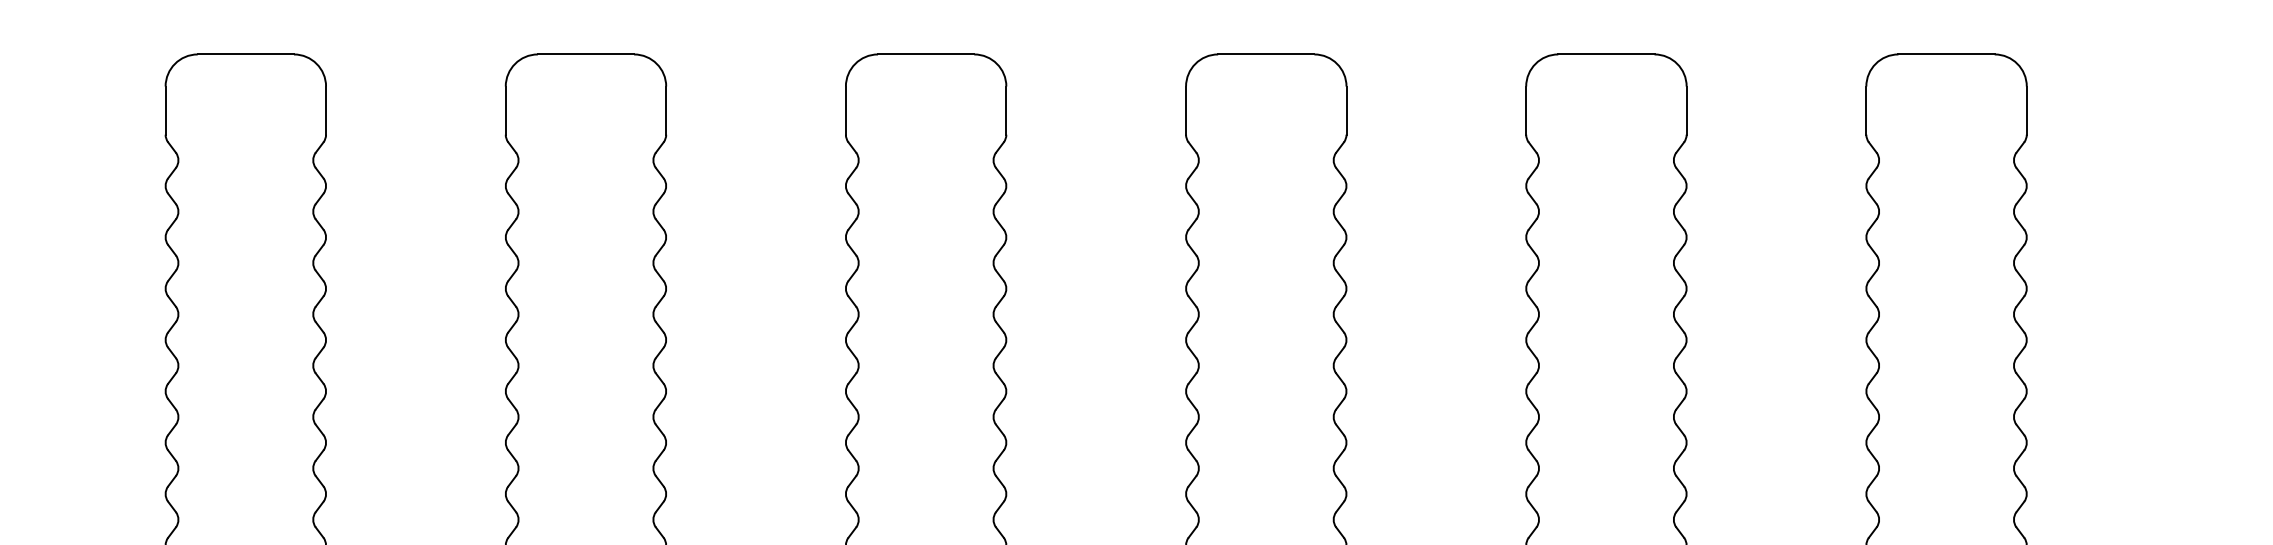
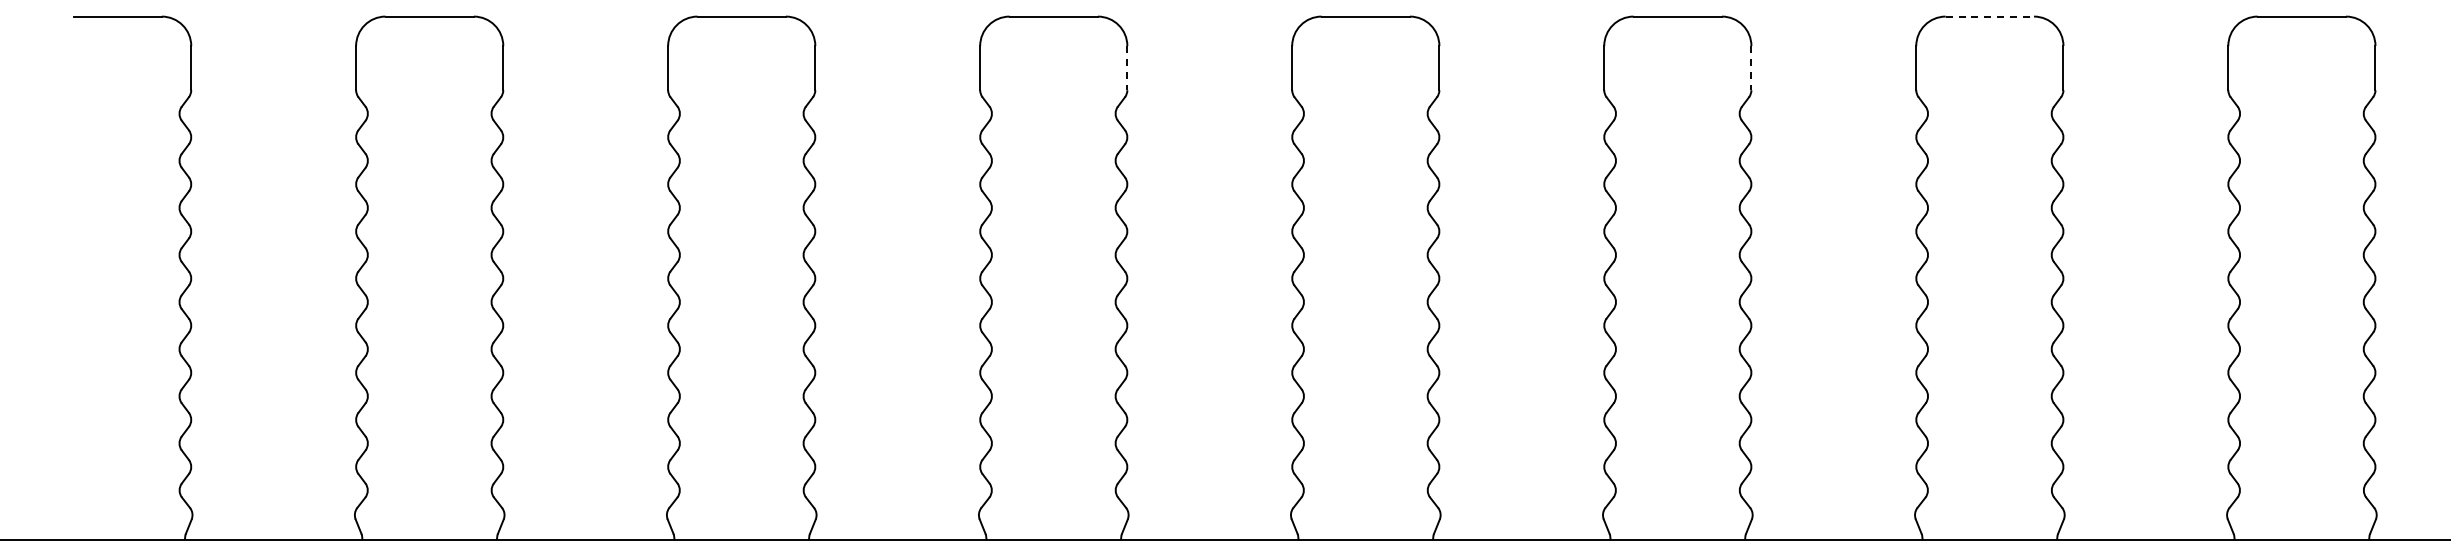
line: (1607, 54) -> (1990, 16), solid -> dashed
line: (666, 111) -> (1127, 68), solid -> dashed
line: (1346, 111) -> (1751, 68), solid -> dashed

